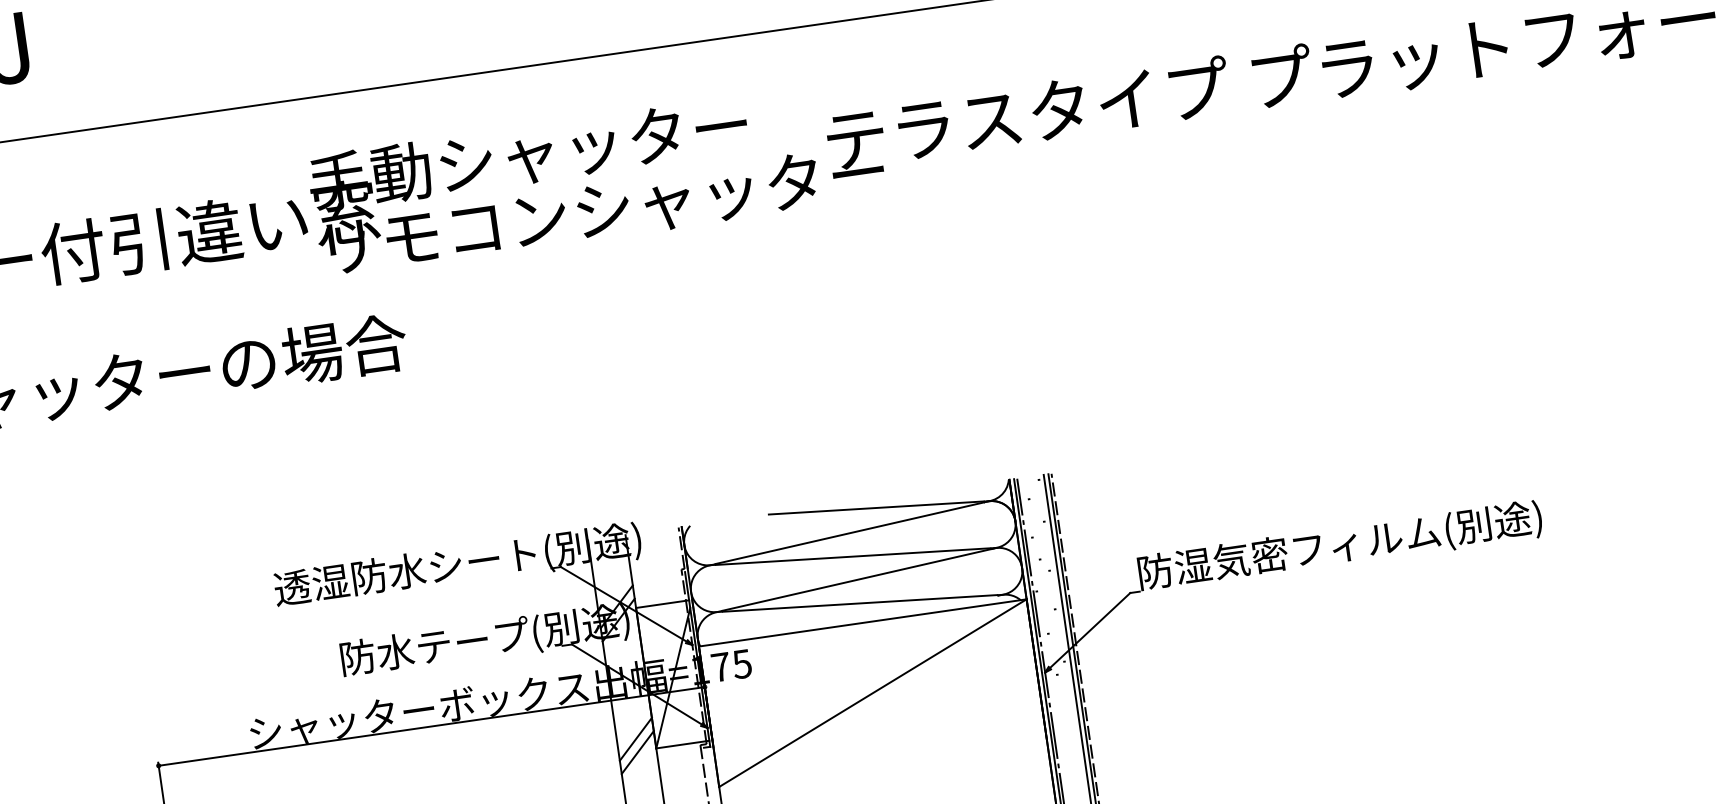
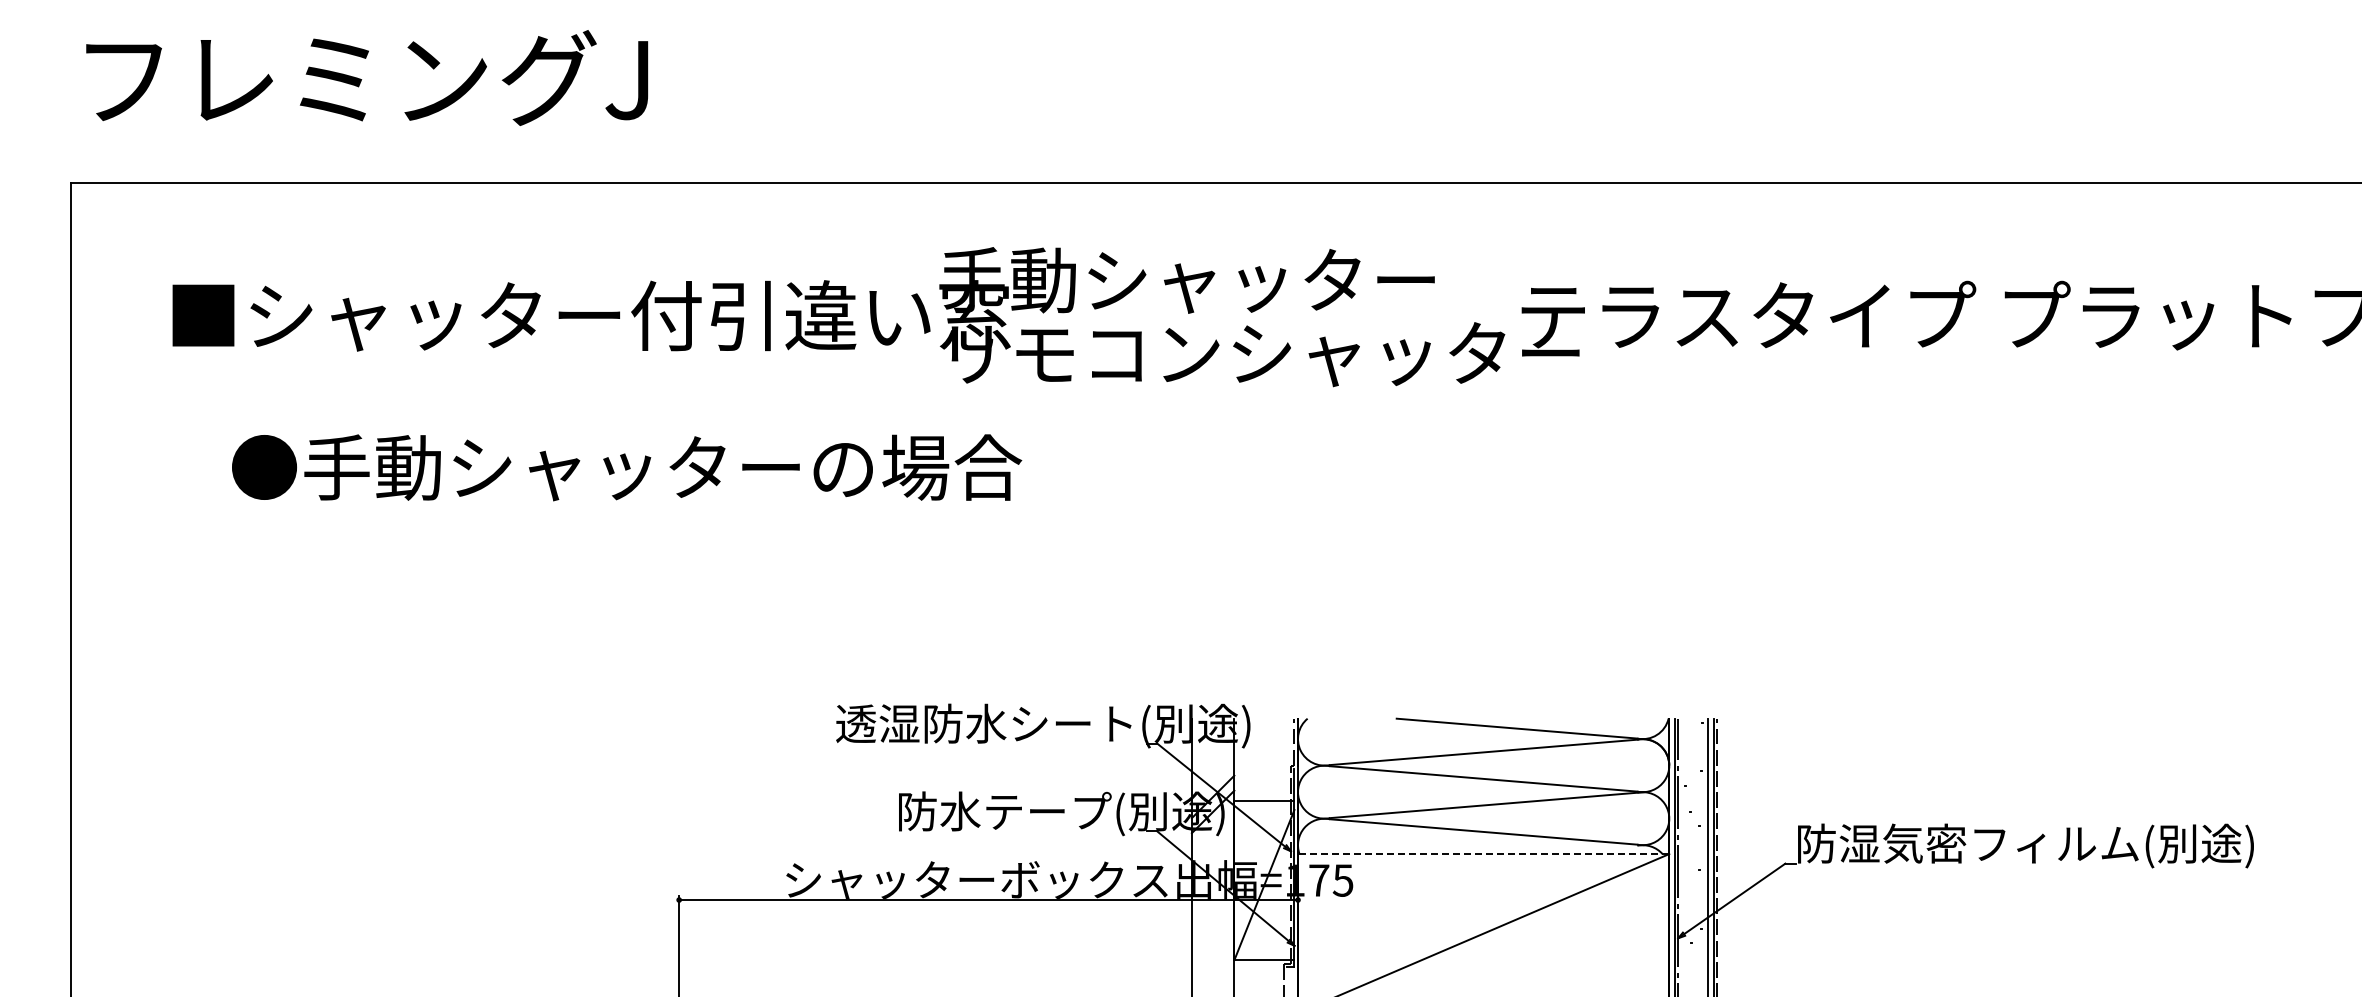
line: (862, 623) -> (1483, 854), solid -> dashed
line: (635, 738) -> (1212, 946), removed
line: (637, 752) -> (1212, 961), removed

